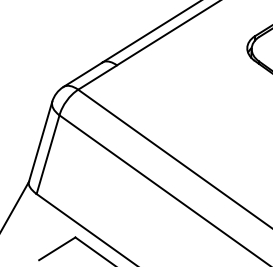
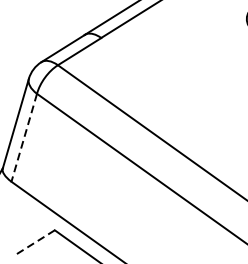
line: (48, 154) -> (24, 137), solid -> dashed
line: (56, 249) -> (33, 243), solid -> dashed

